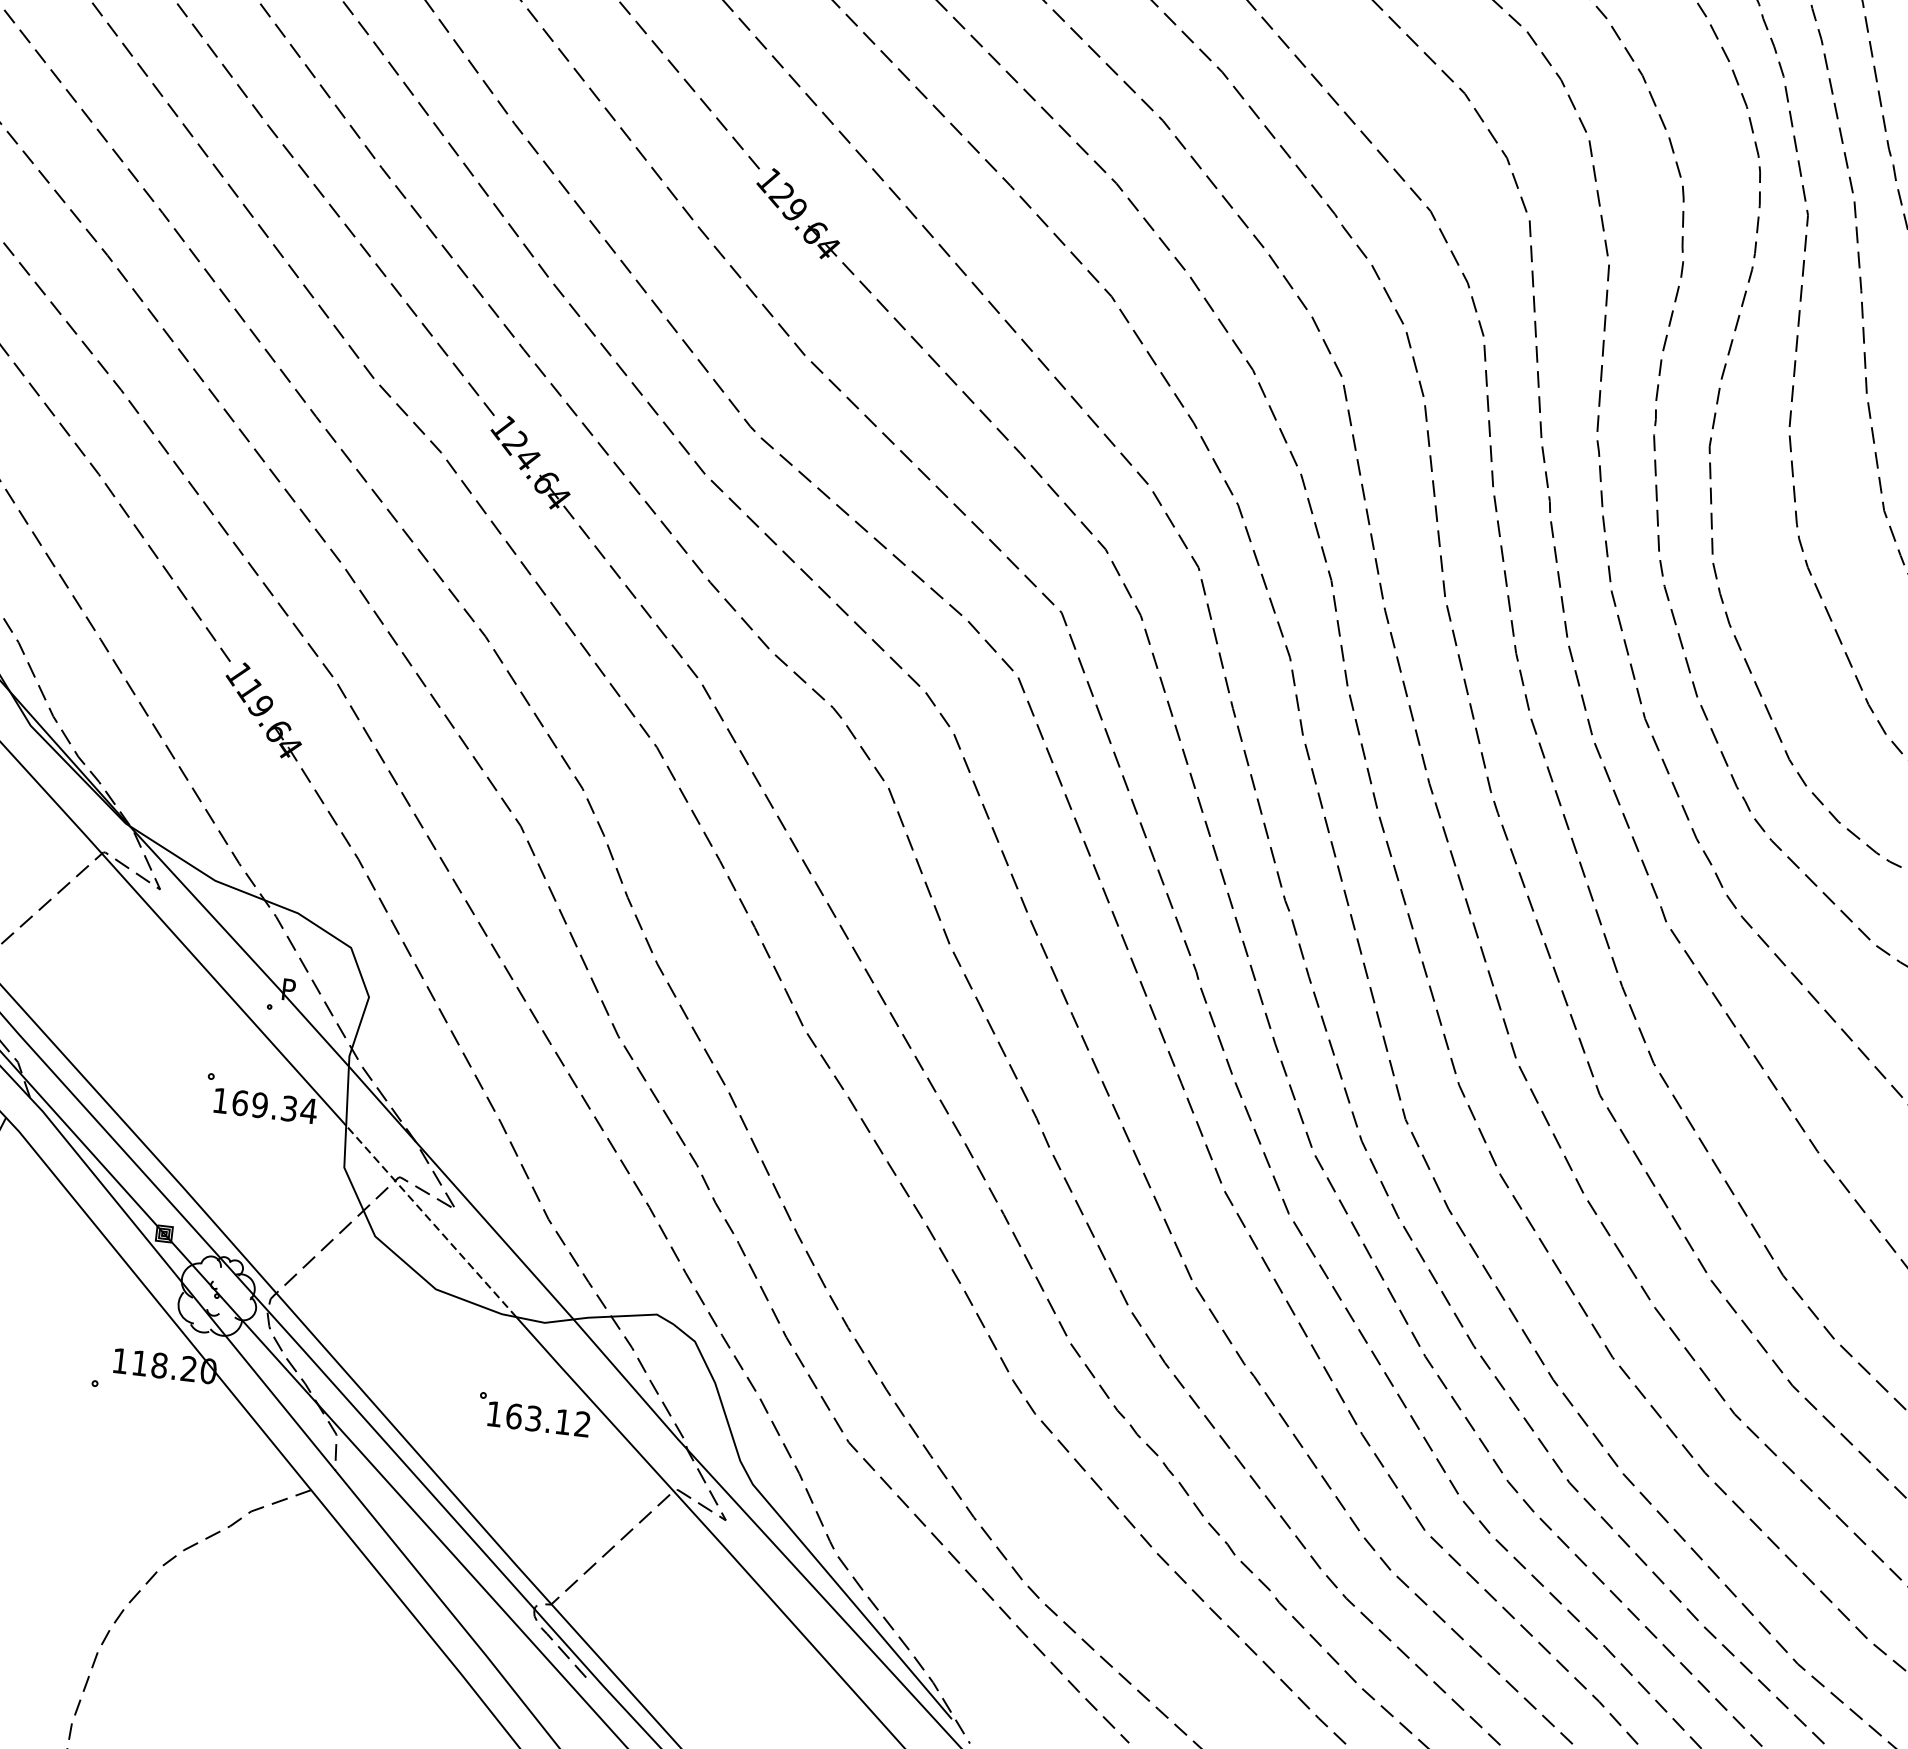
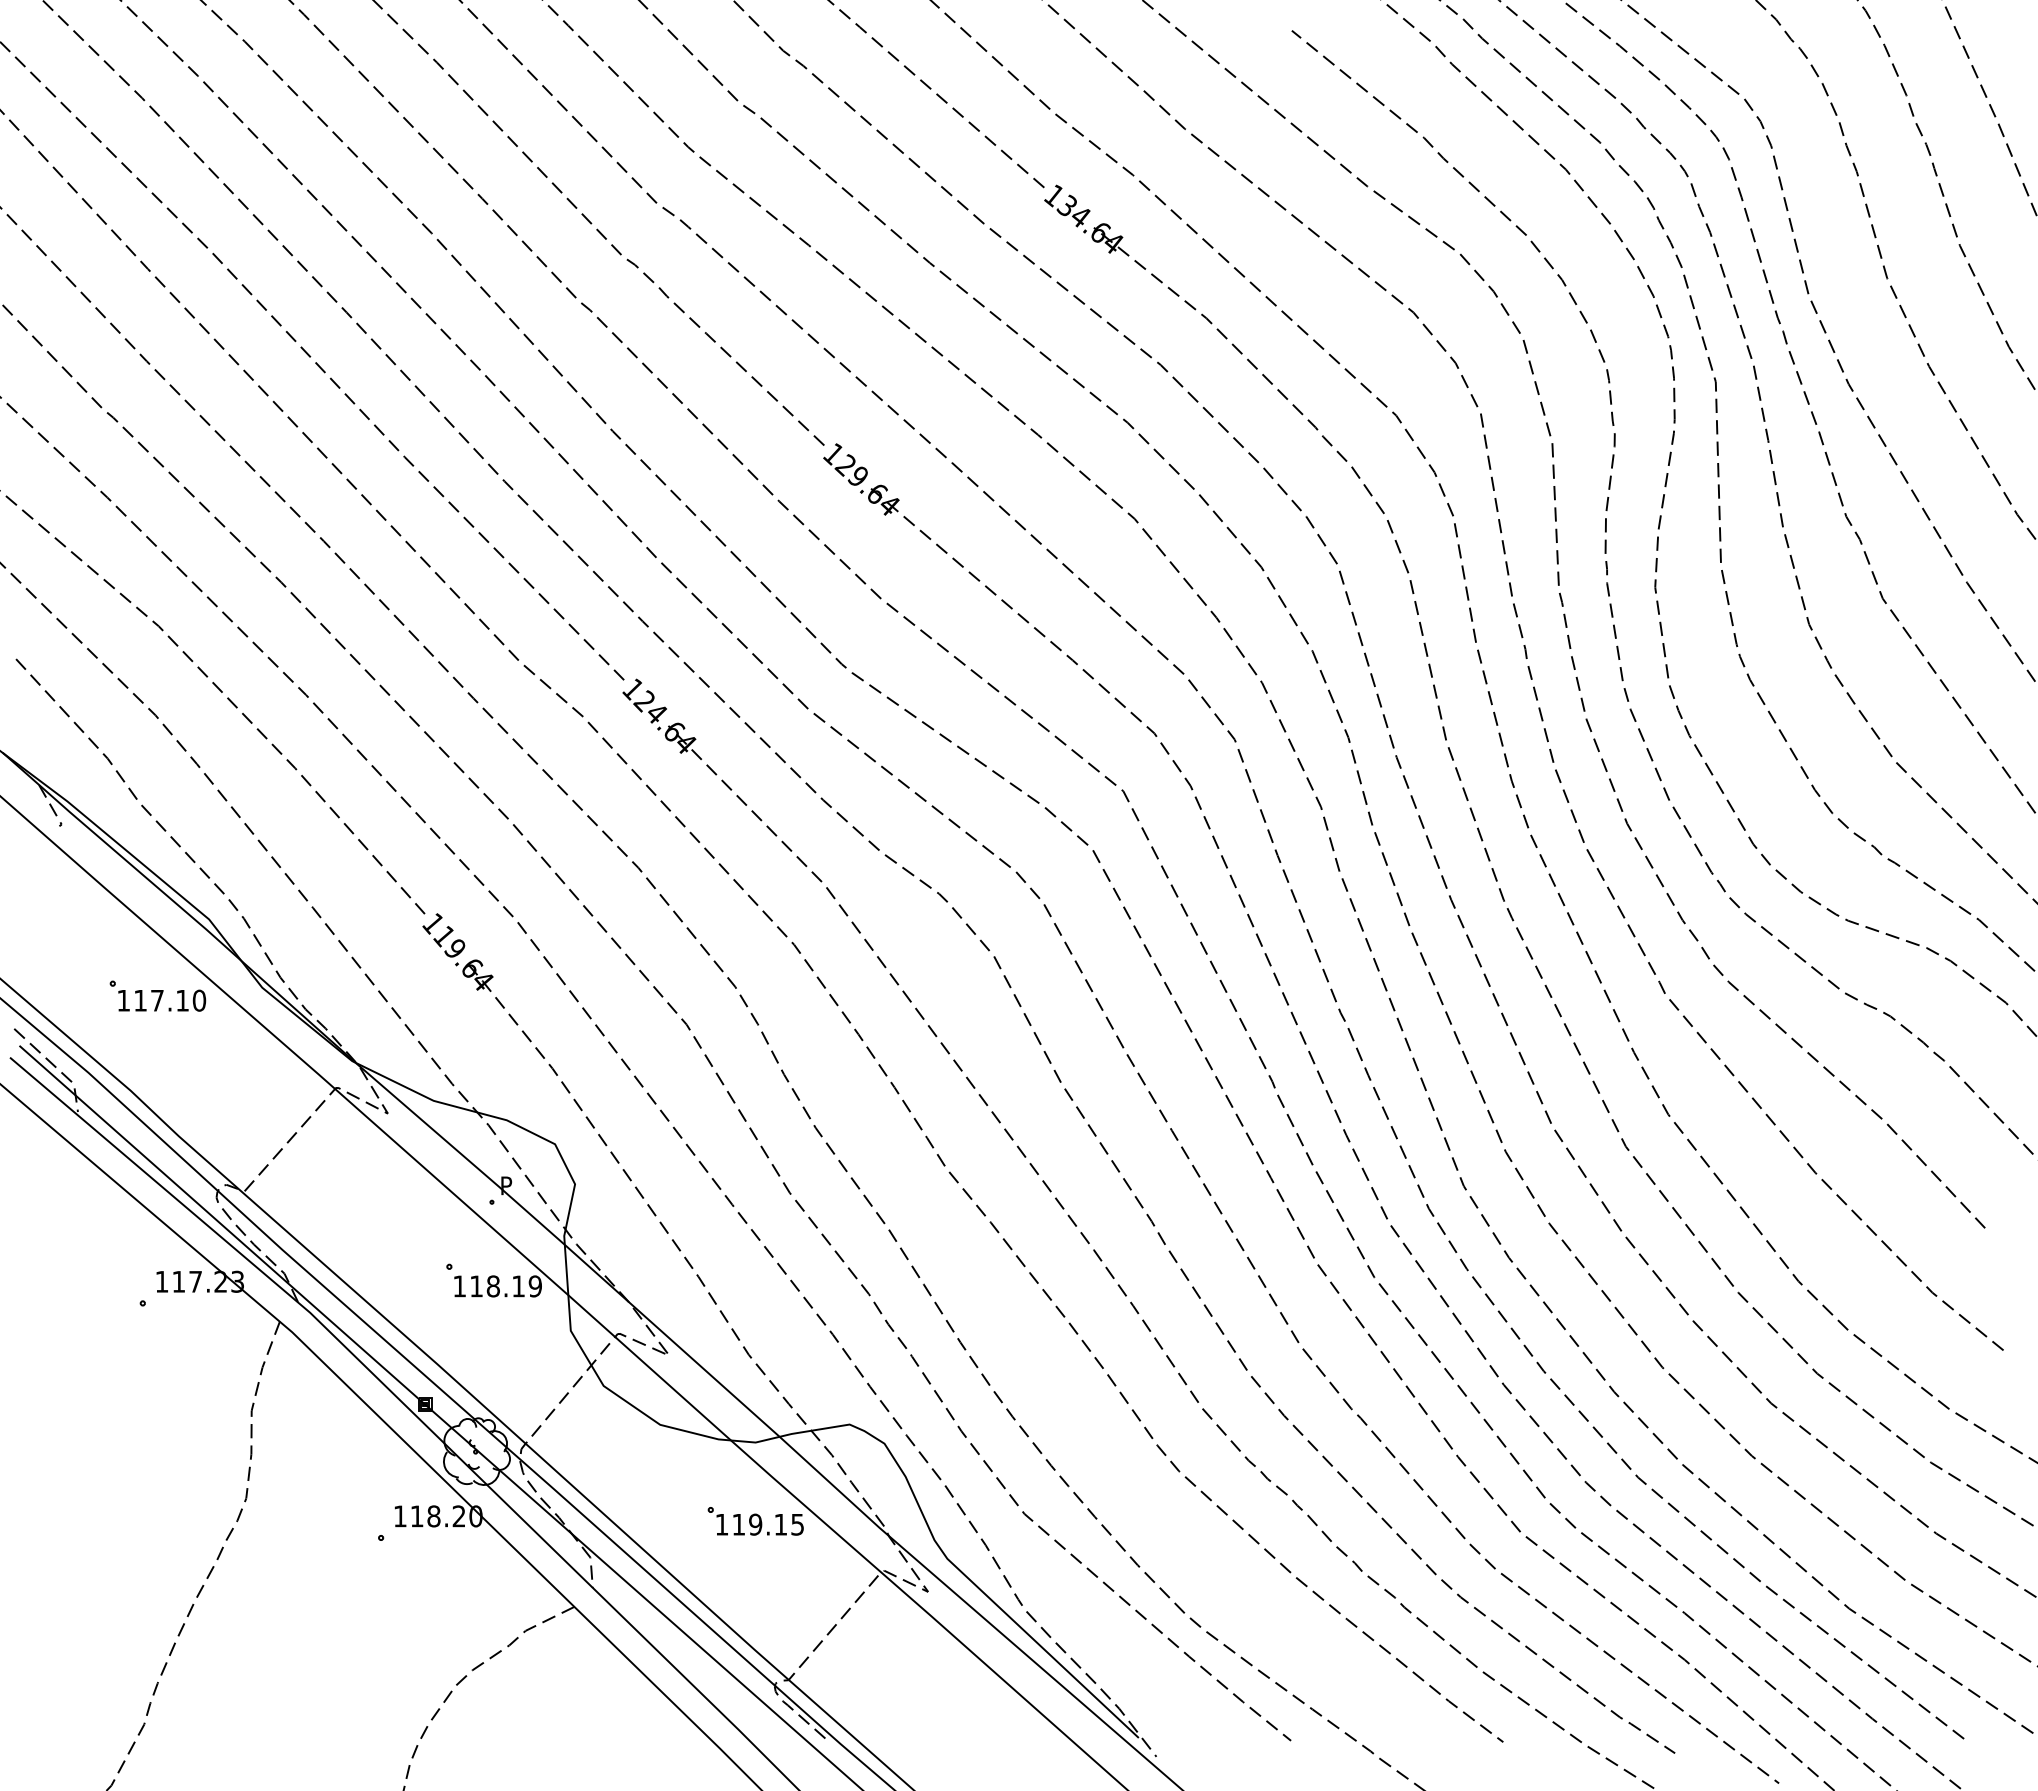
text: (275, 1107) -> (506, 1286), 169.34 -> 118.19
line: (431, 1221) -> (649, 1367), dashed -> solid
text: (547, 1420) -> (767, 1524), 163.12 -> 119.15

